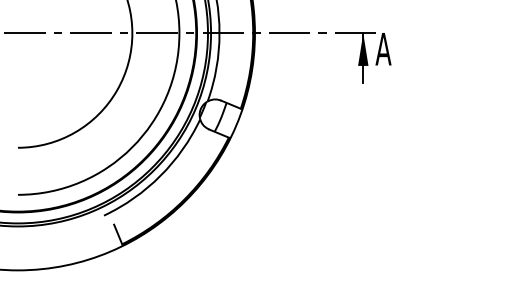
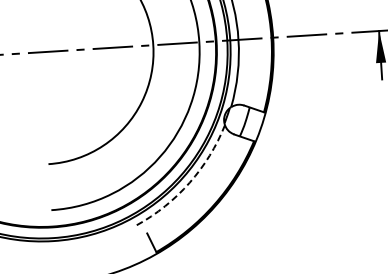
arc: (160, 175) -> (189, 182), solid -> dashed

